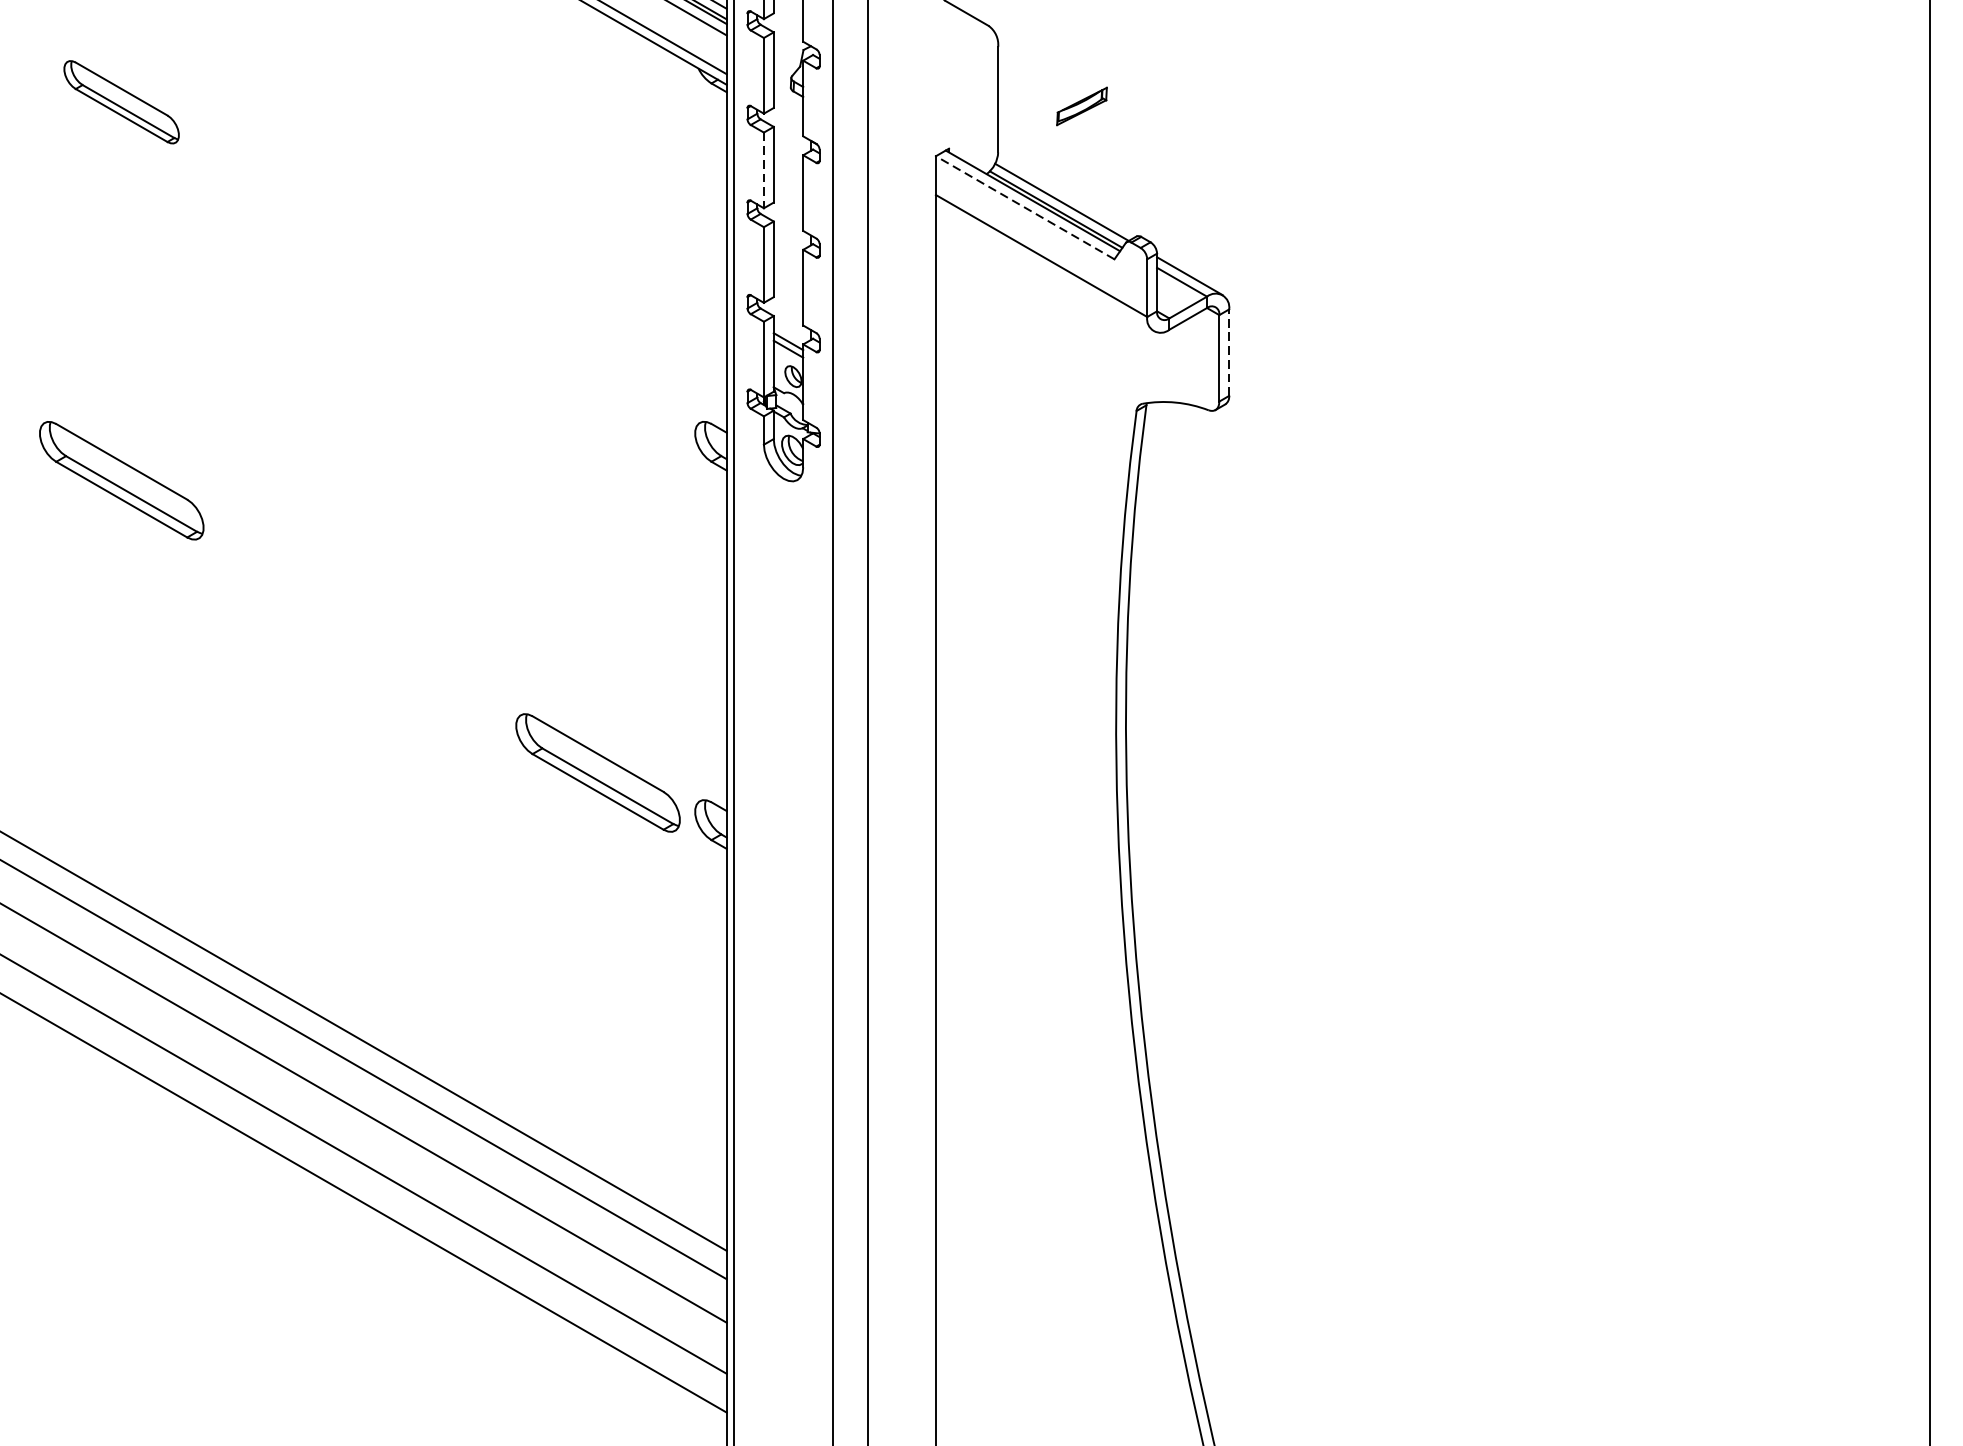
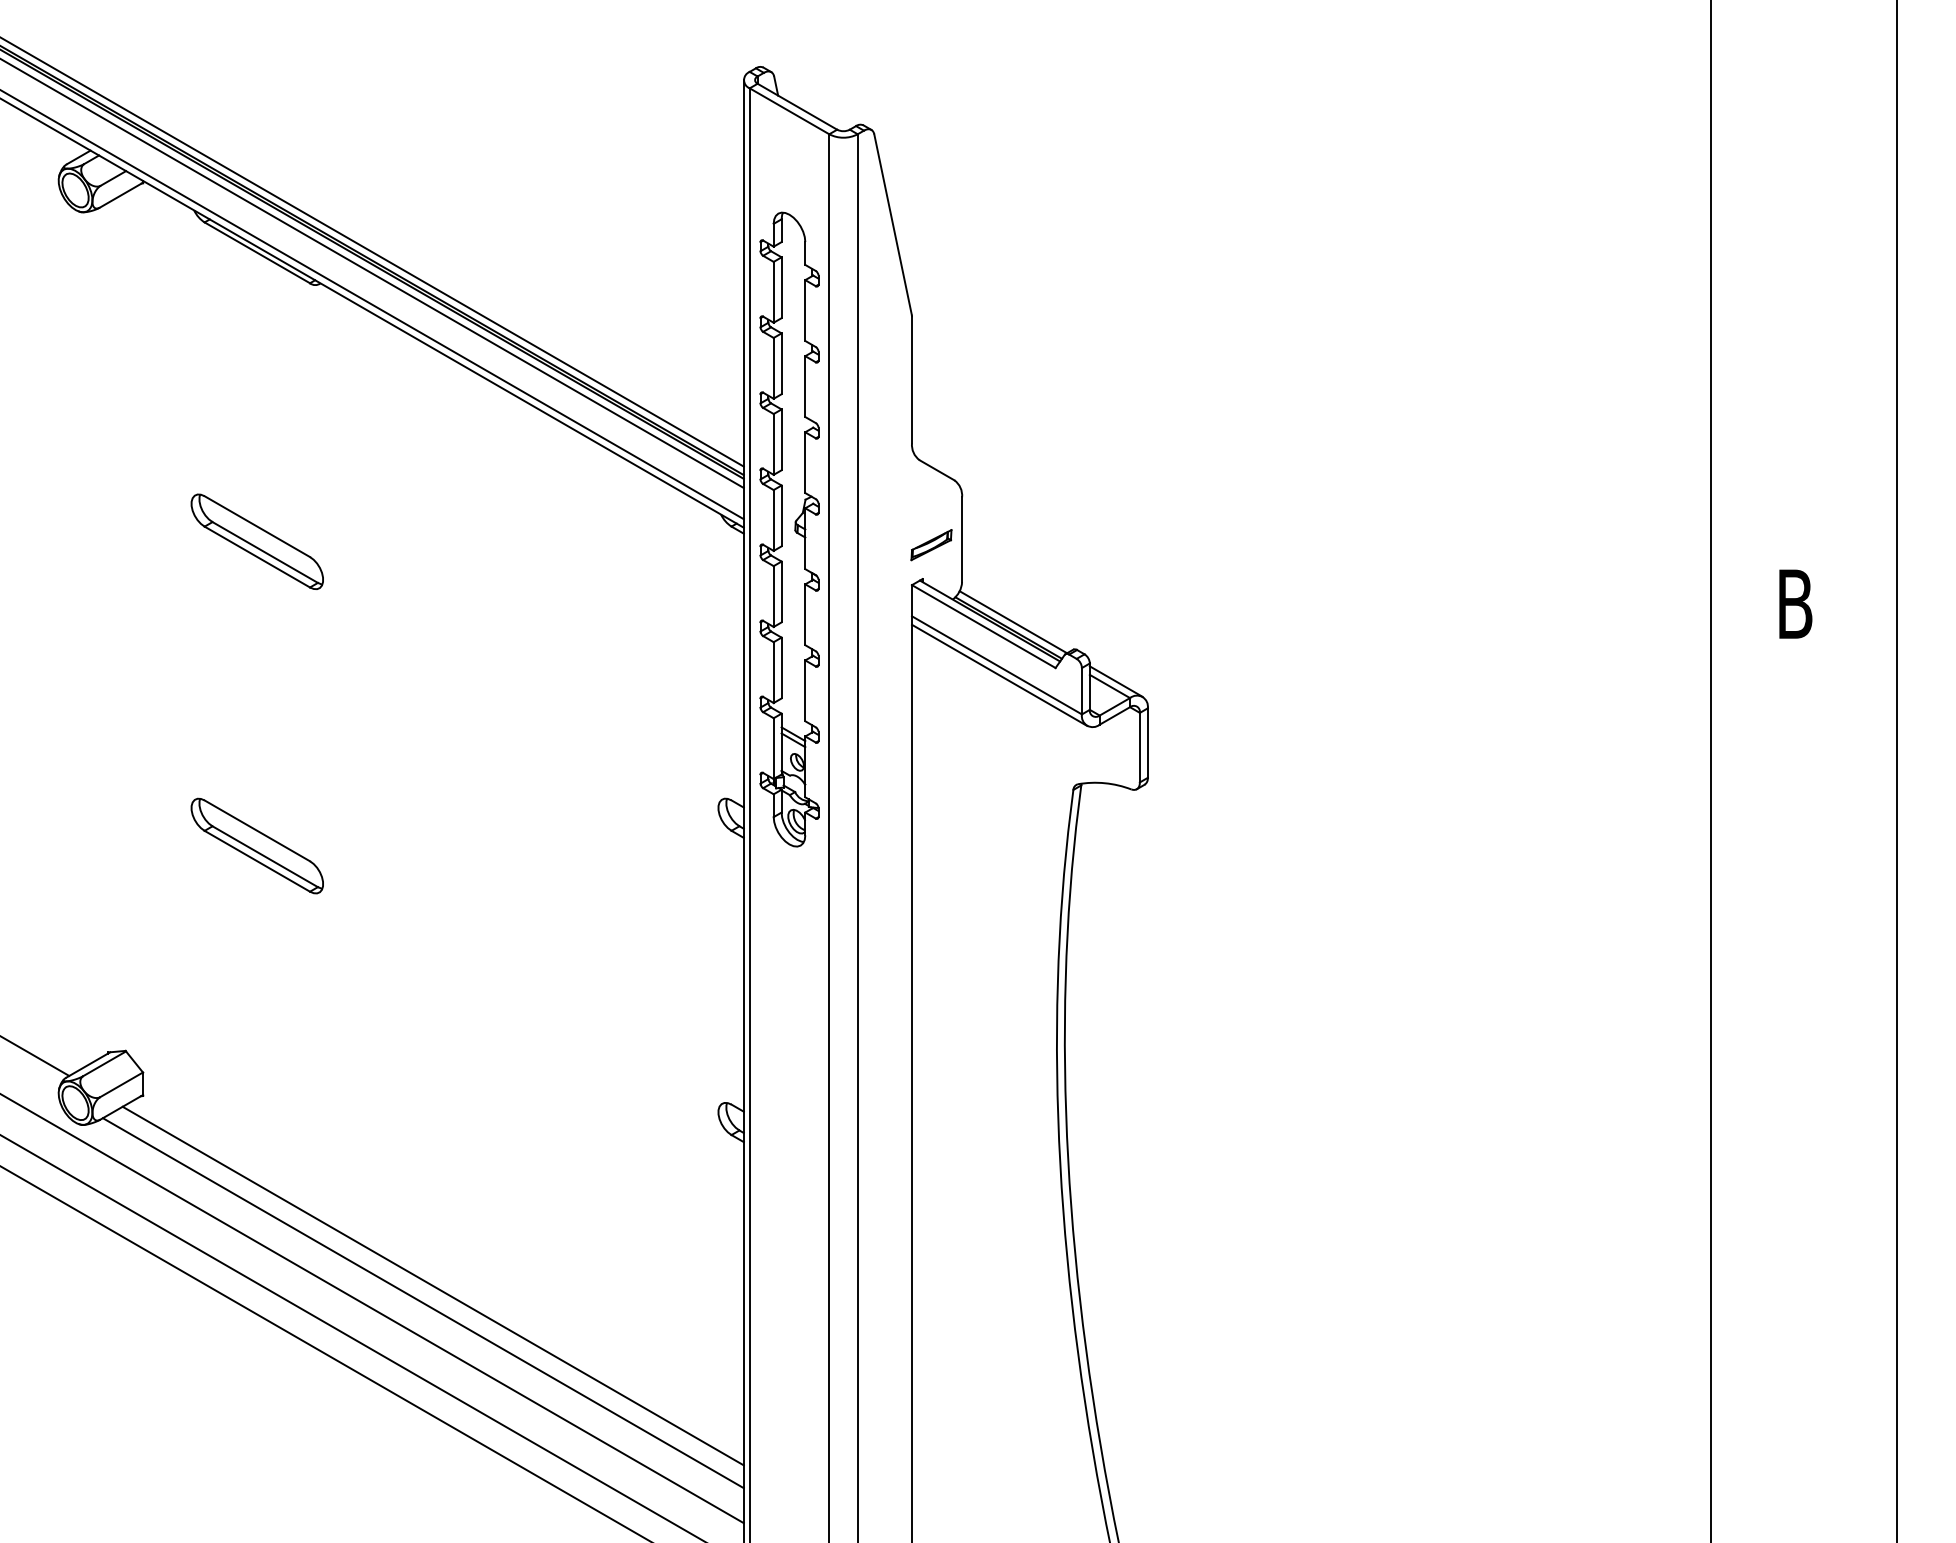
part: (120, 101) -> (256, 541), size x1.43
part: (1082, 106) -> (931, 545), moved
line: (763, 171) -> (773, 597), dashed -> solid
line: (1024, 207) -> (983, 626), dashed -> solid
line: (1044, 267) -> (999, 674), added
line: (1228, 353) -> (1147, 743), dashed -> solid
part: (597, 772) -> (639, 1080), removed

